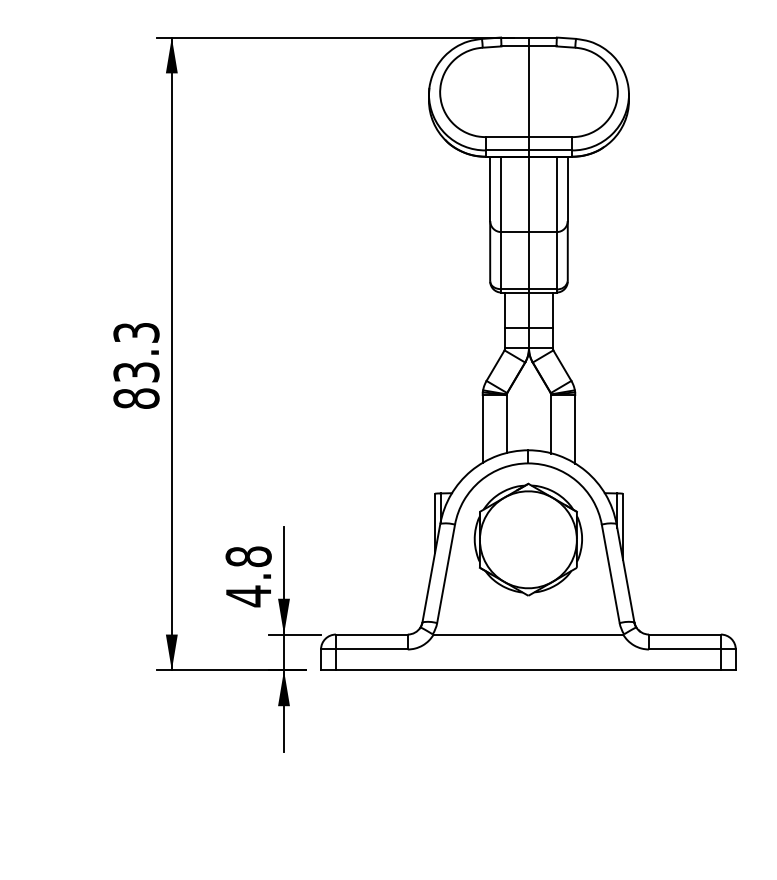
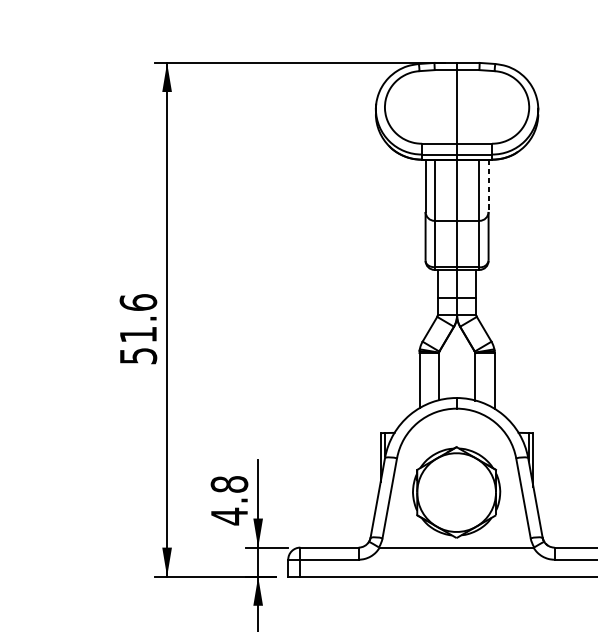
line: (567, 189) -> (488, 186), solid -> dashed
text: (136, 365) -> (138, 329), 83.3 -> 51.6
part: (527, 539) -> (455, 492), moved

